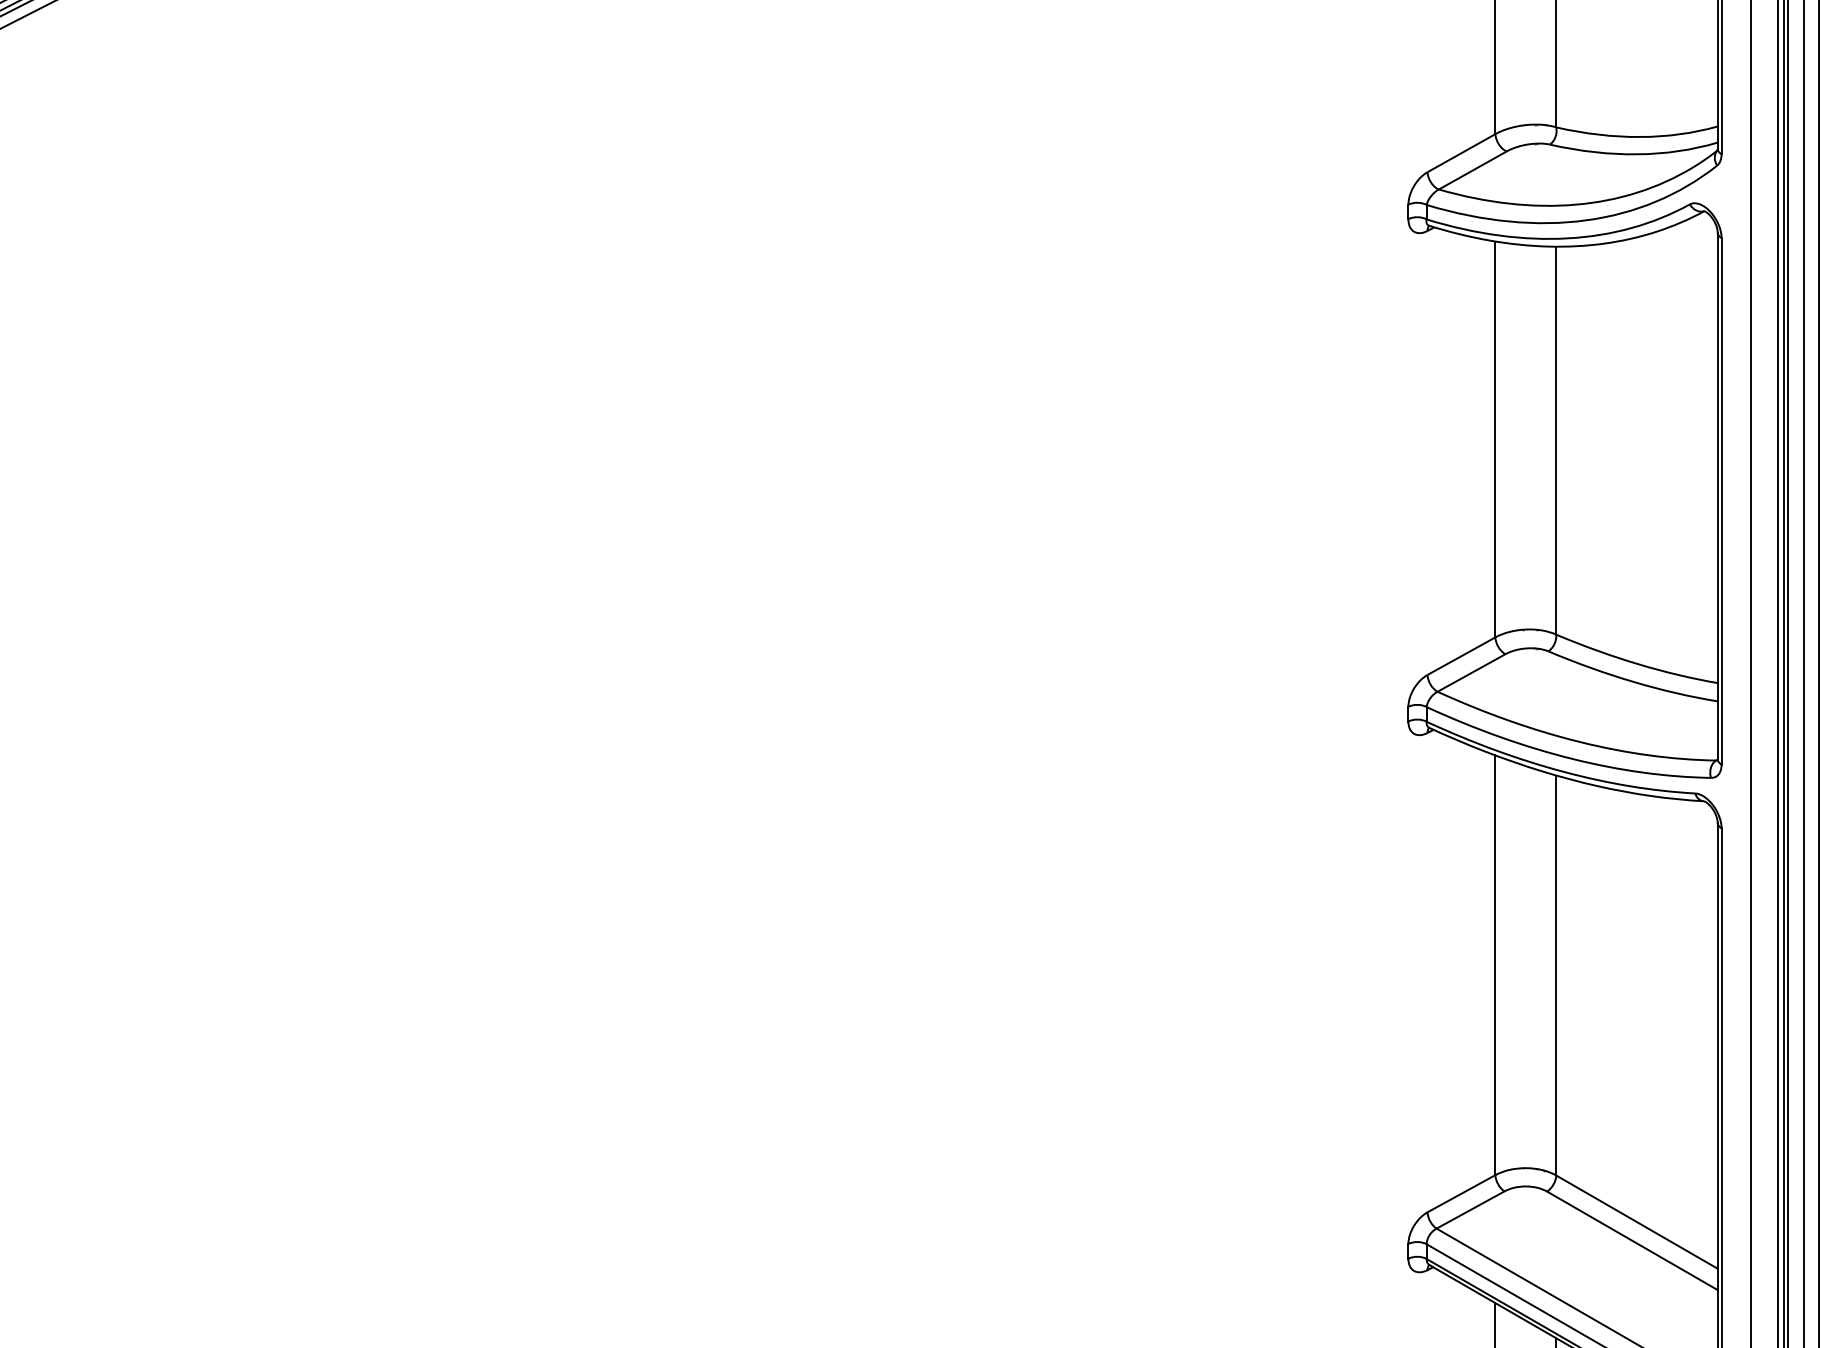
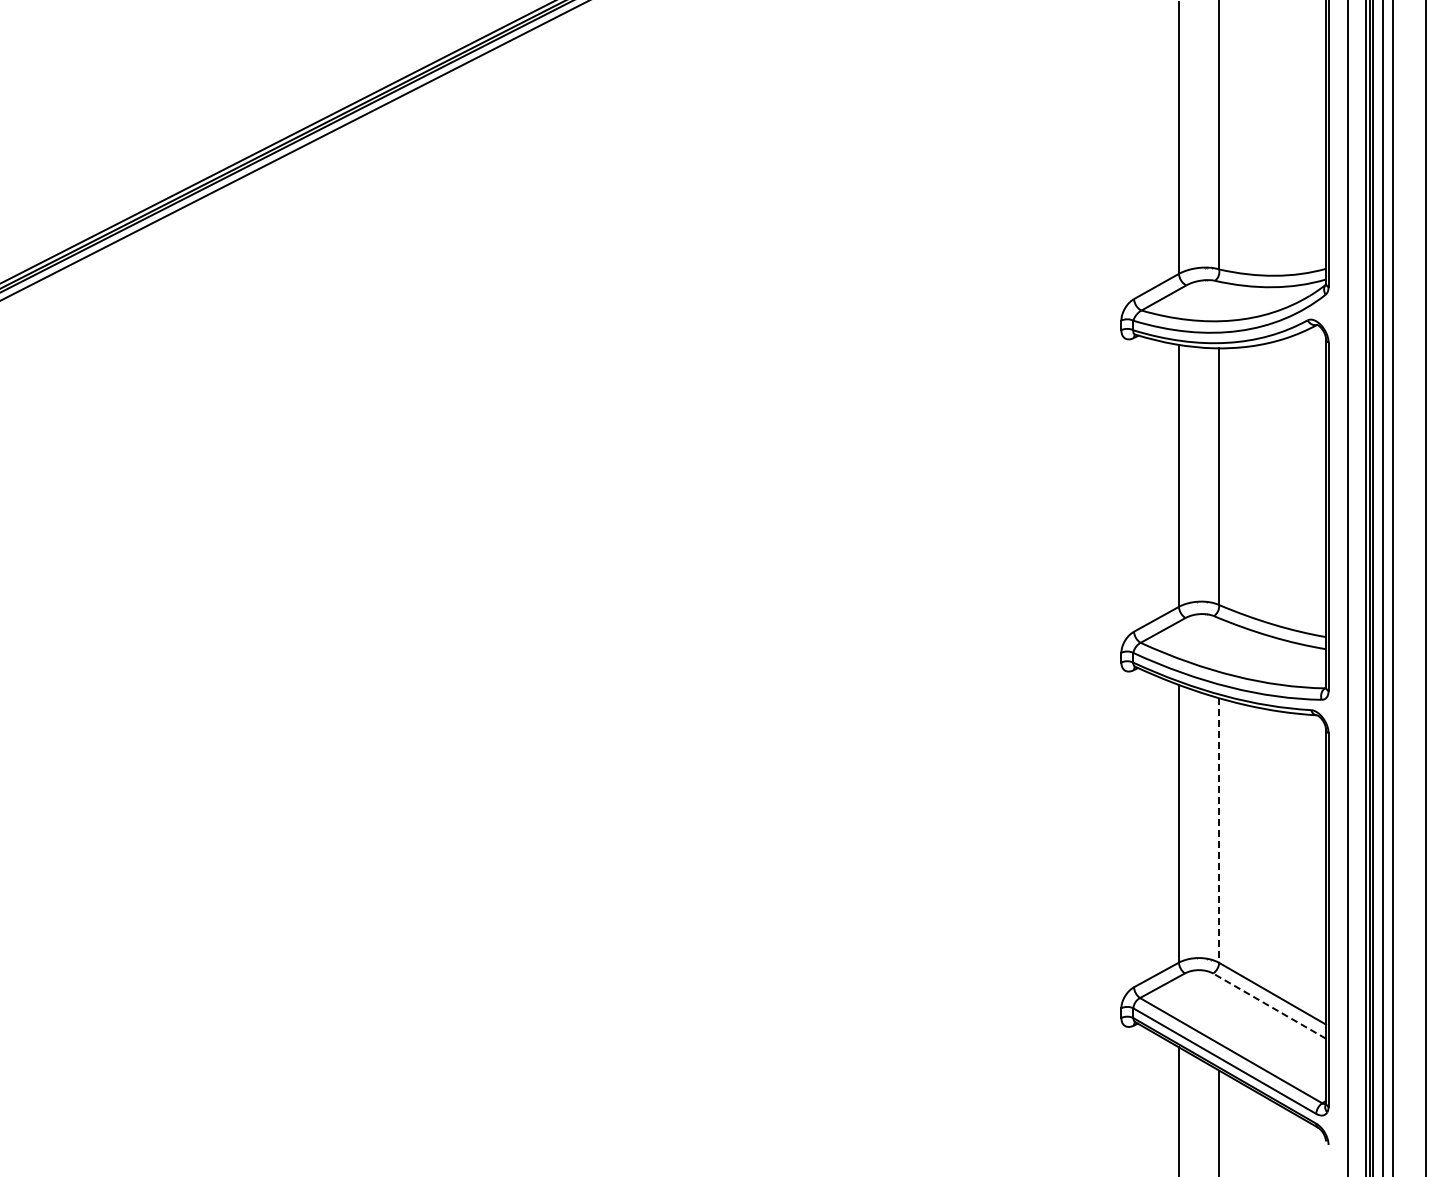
line: (1556, 976) -> (1219, 831), solid -> dashed
line: (1632, 1239) -> (1269, 1005), solid -> dashed

